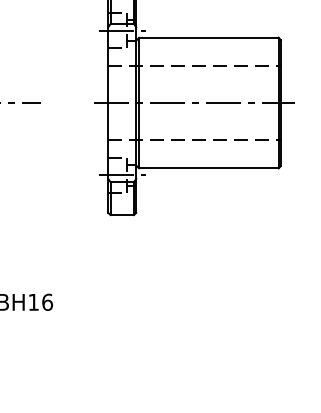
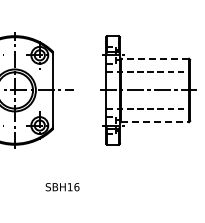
line: (209, 37) -> (155, 58), solid -> dashed
line: (209, 169) -> (155, 122), solid -> dashed

